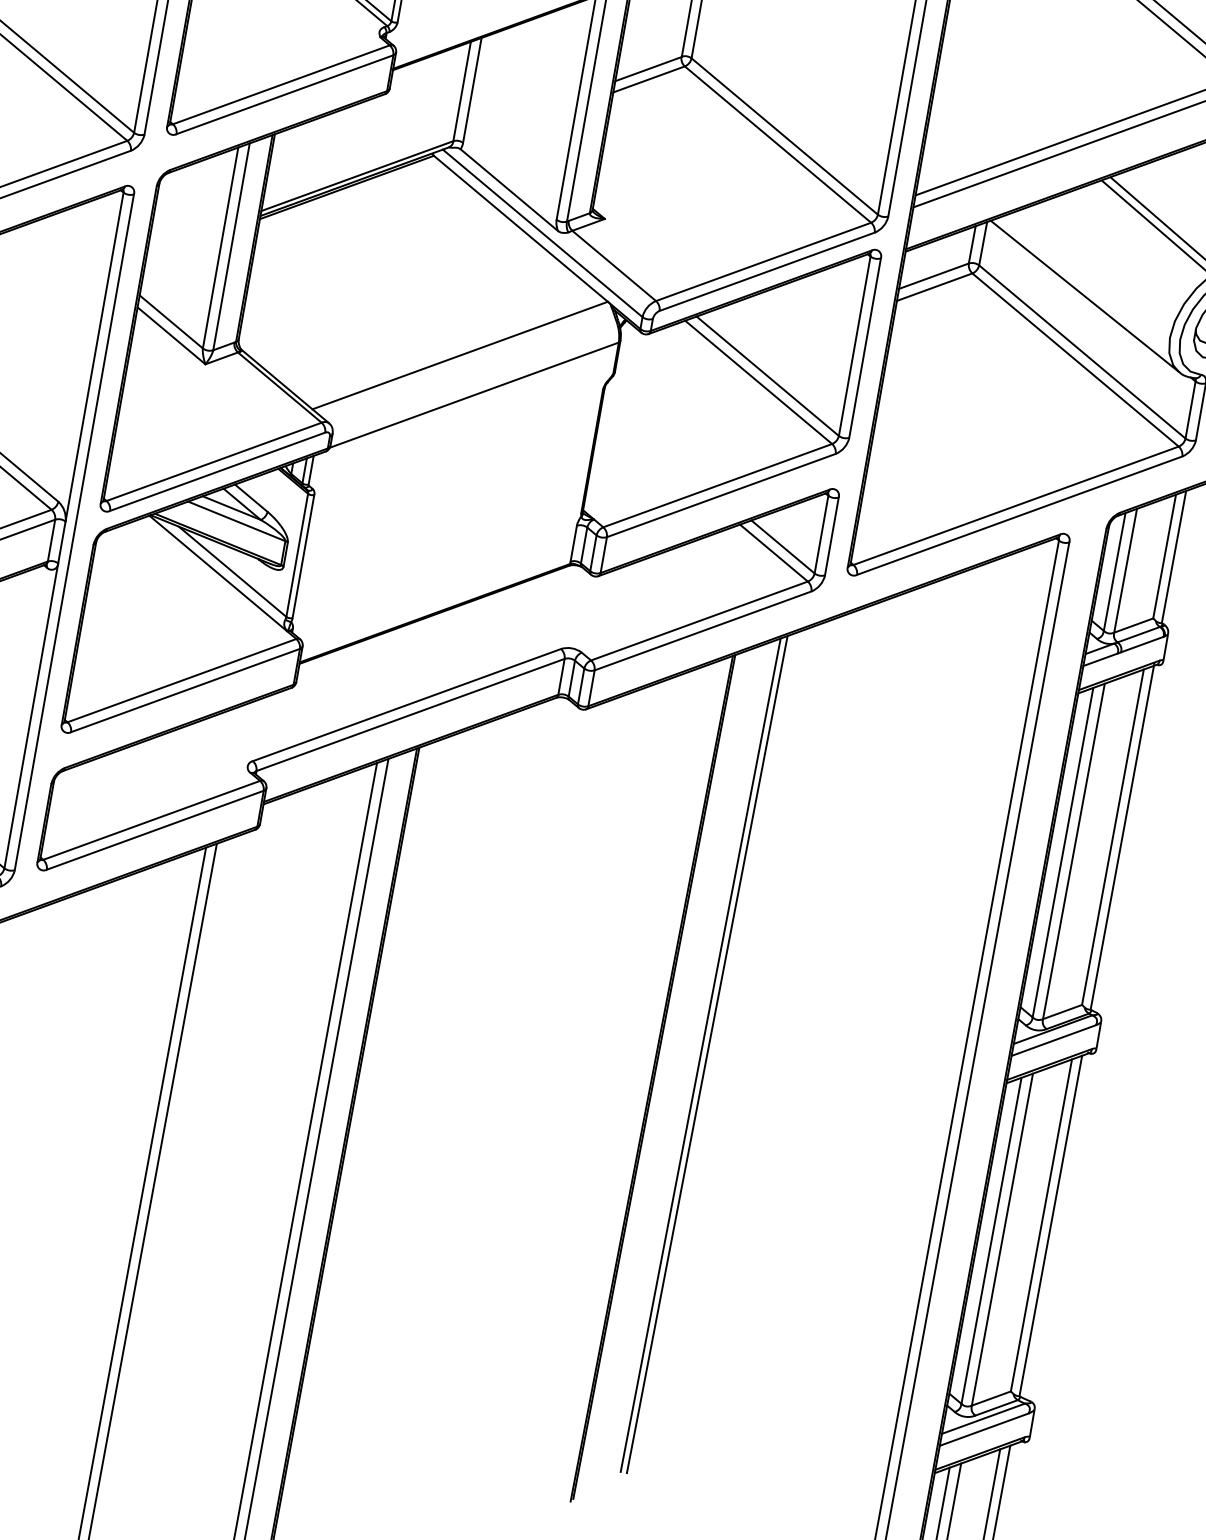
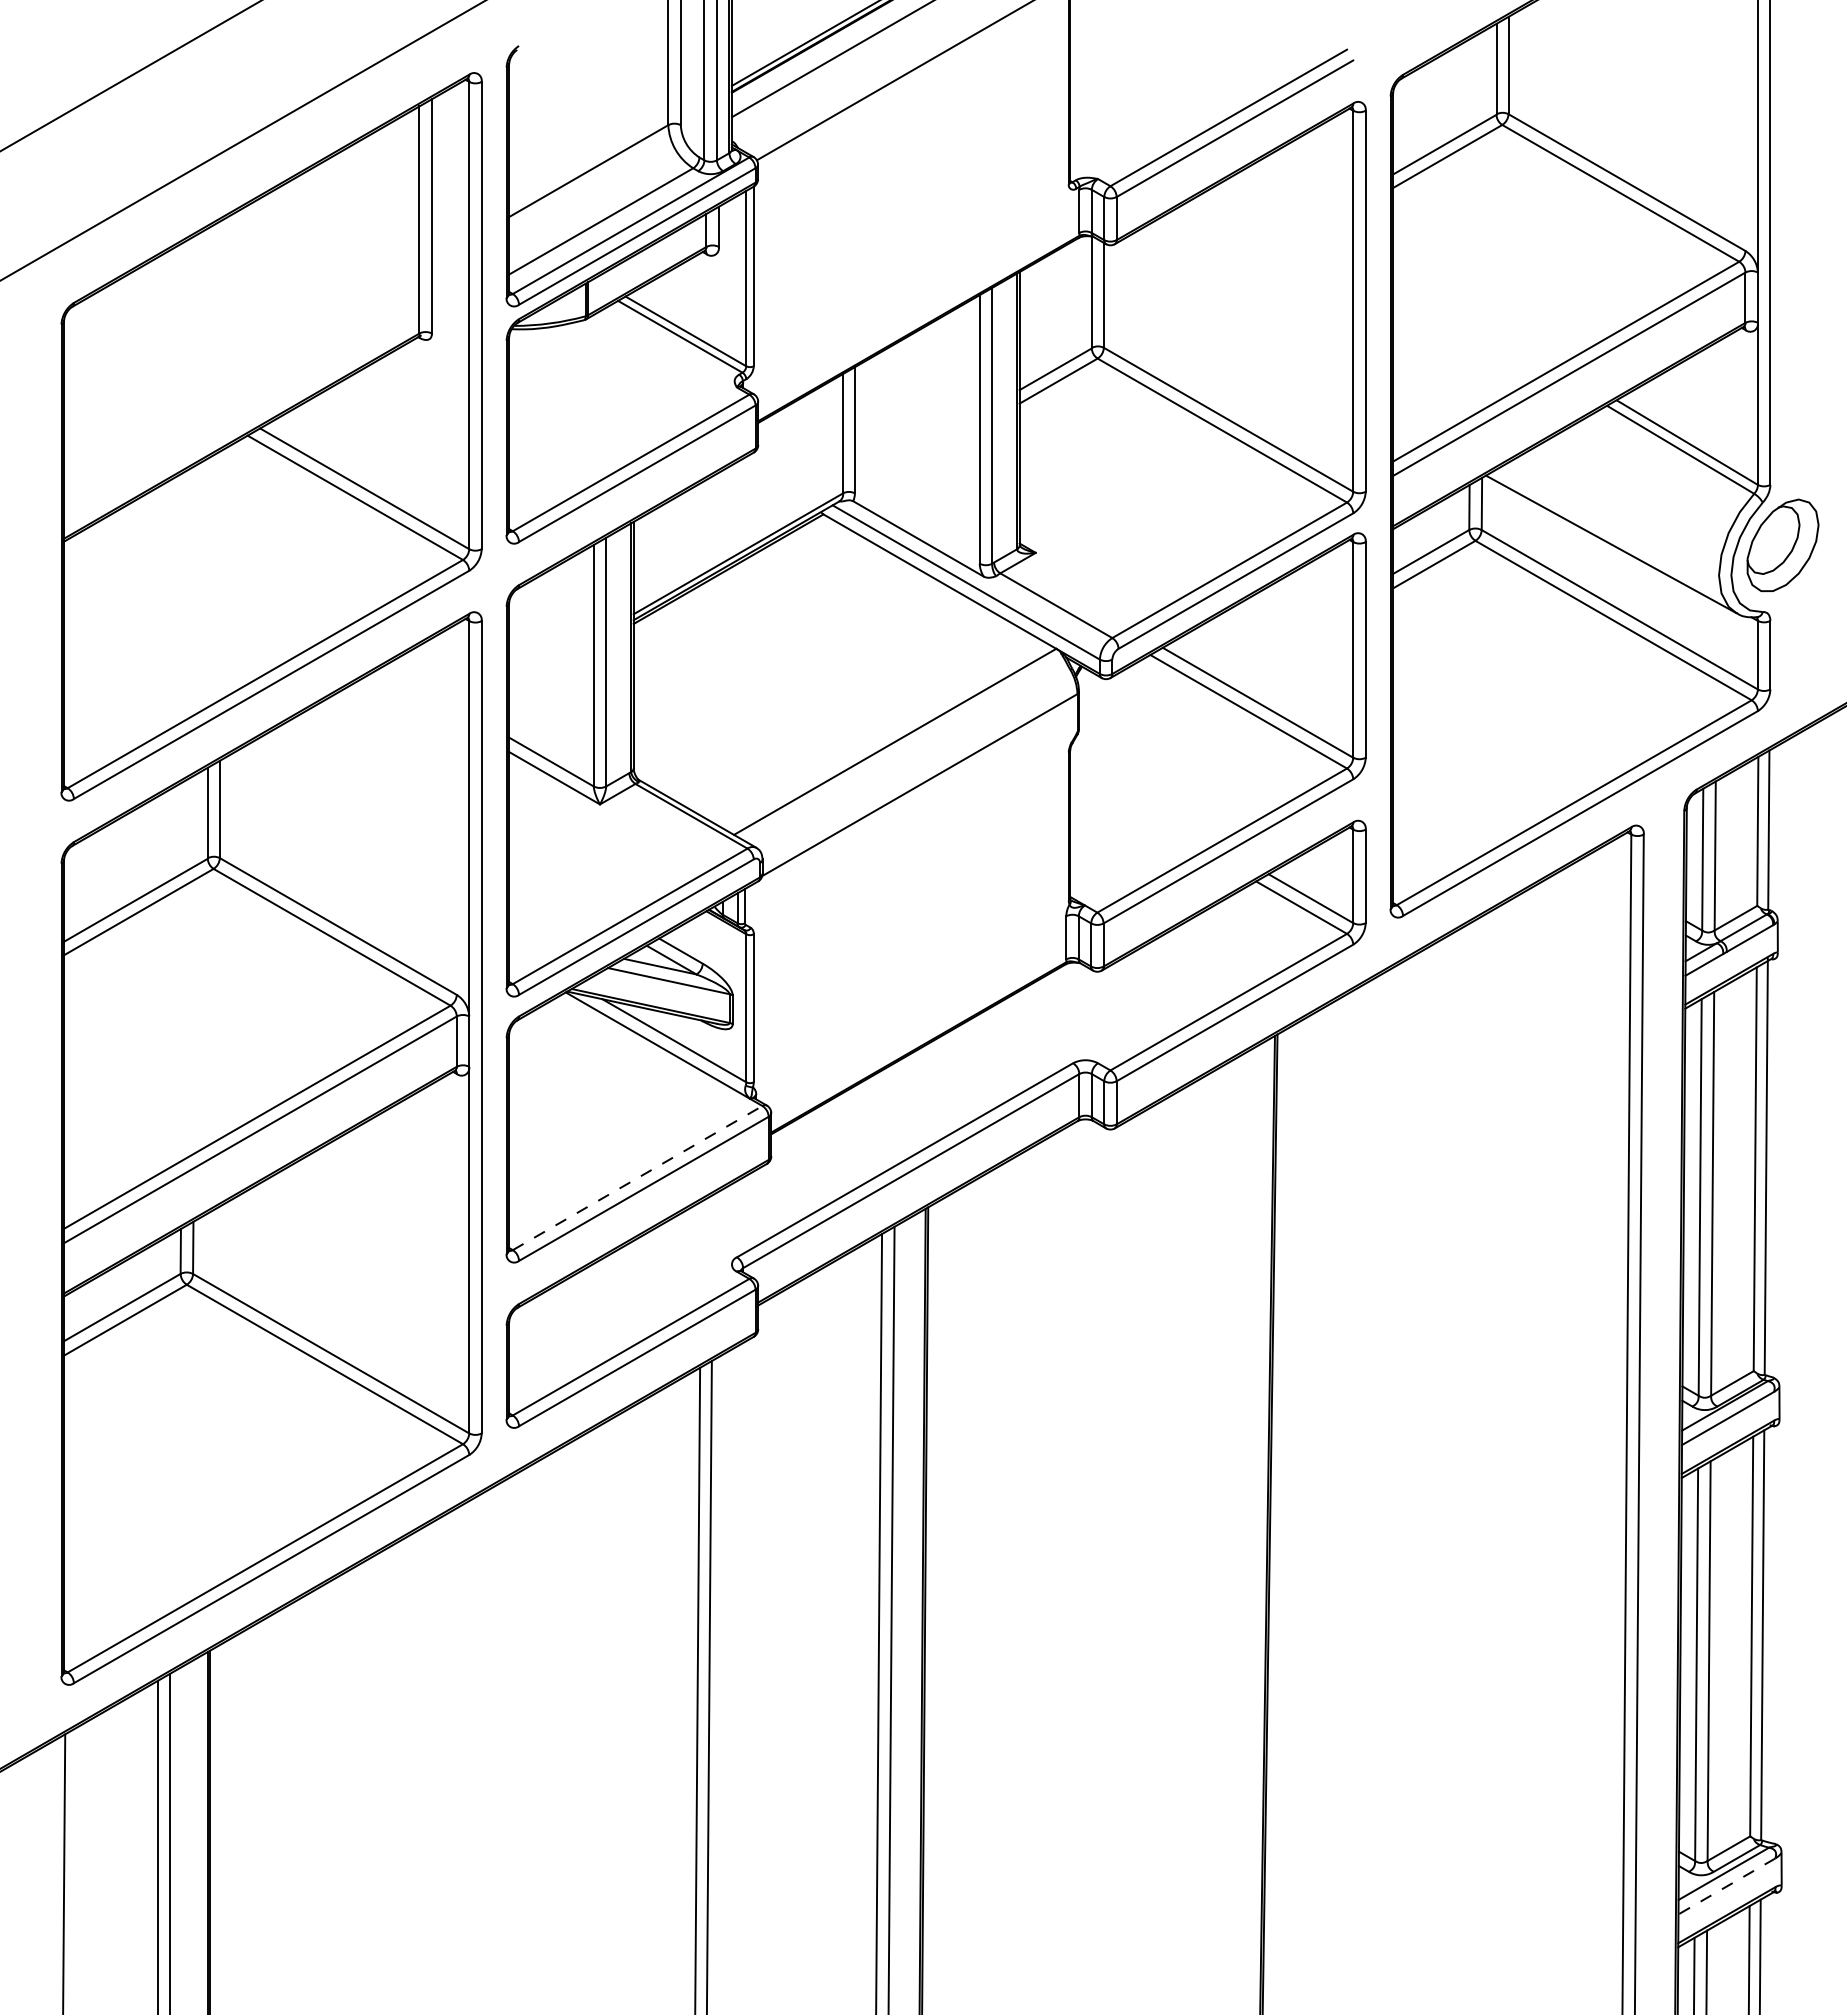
line: (182, 680) -> (638, 1177), solid -> dashed
line: (700, 1054) -> (1319, 1507), removed
line: (706, 1054) -> (1326, 1505), removed
line: (983, 1429) -> (1726, 1886), solid -> dashed

